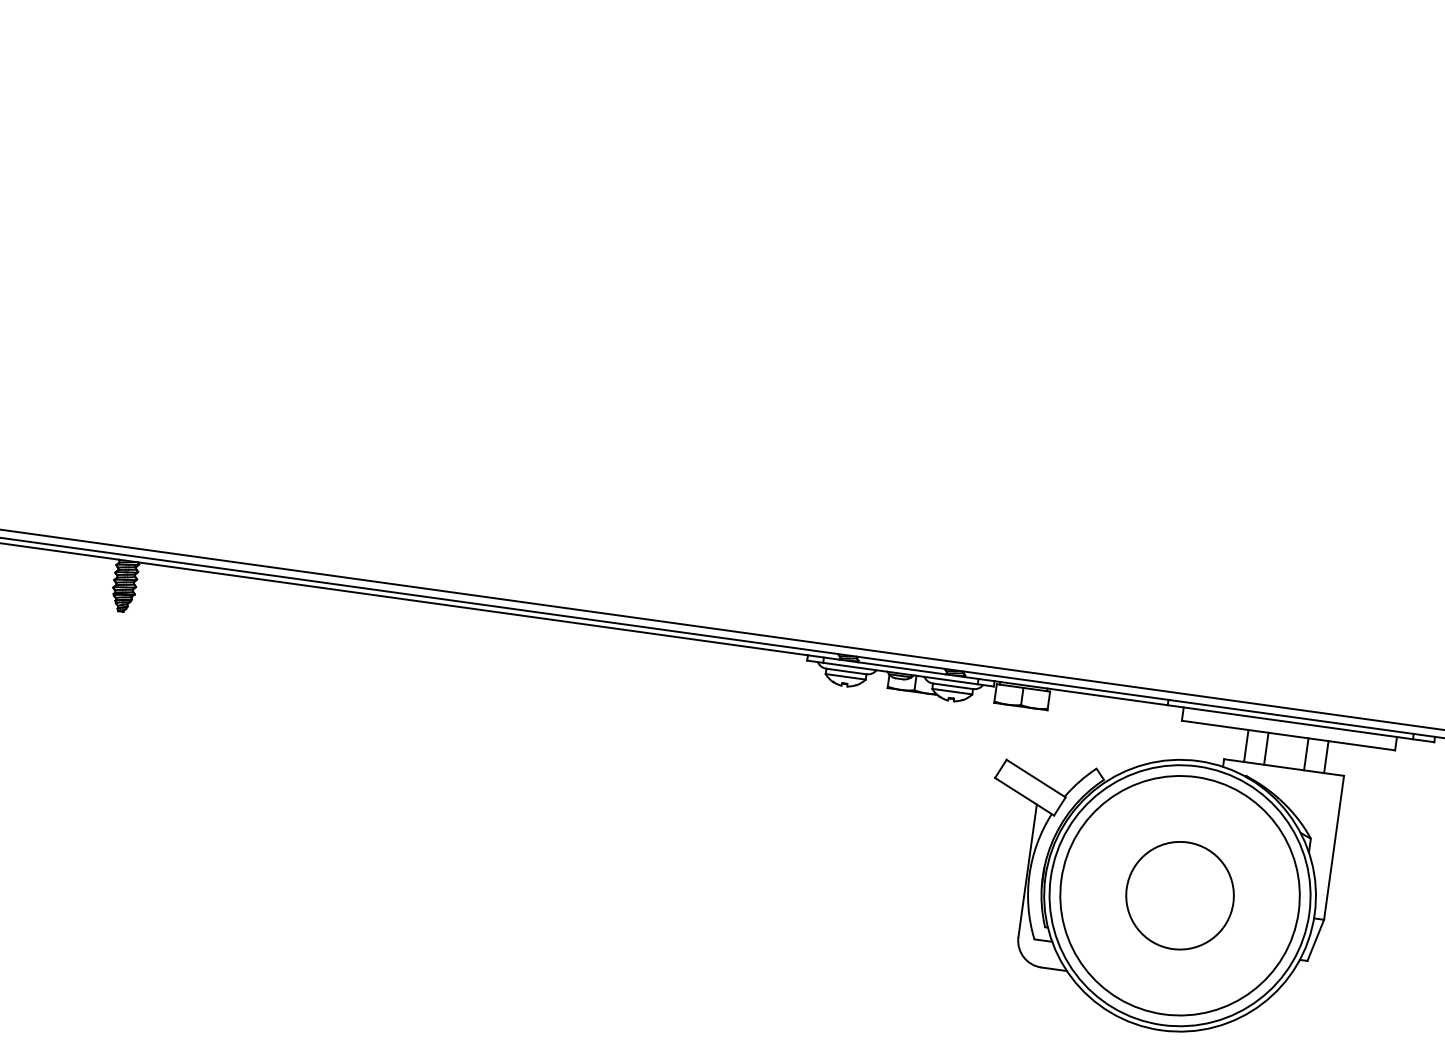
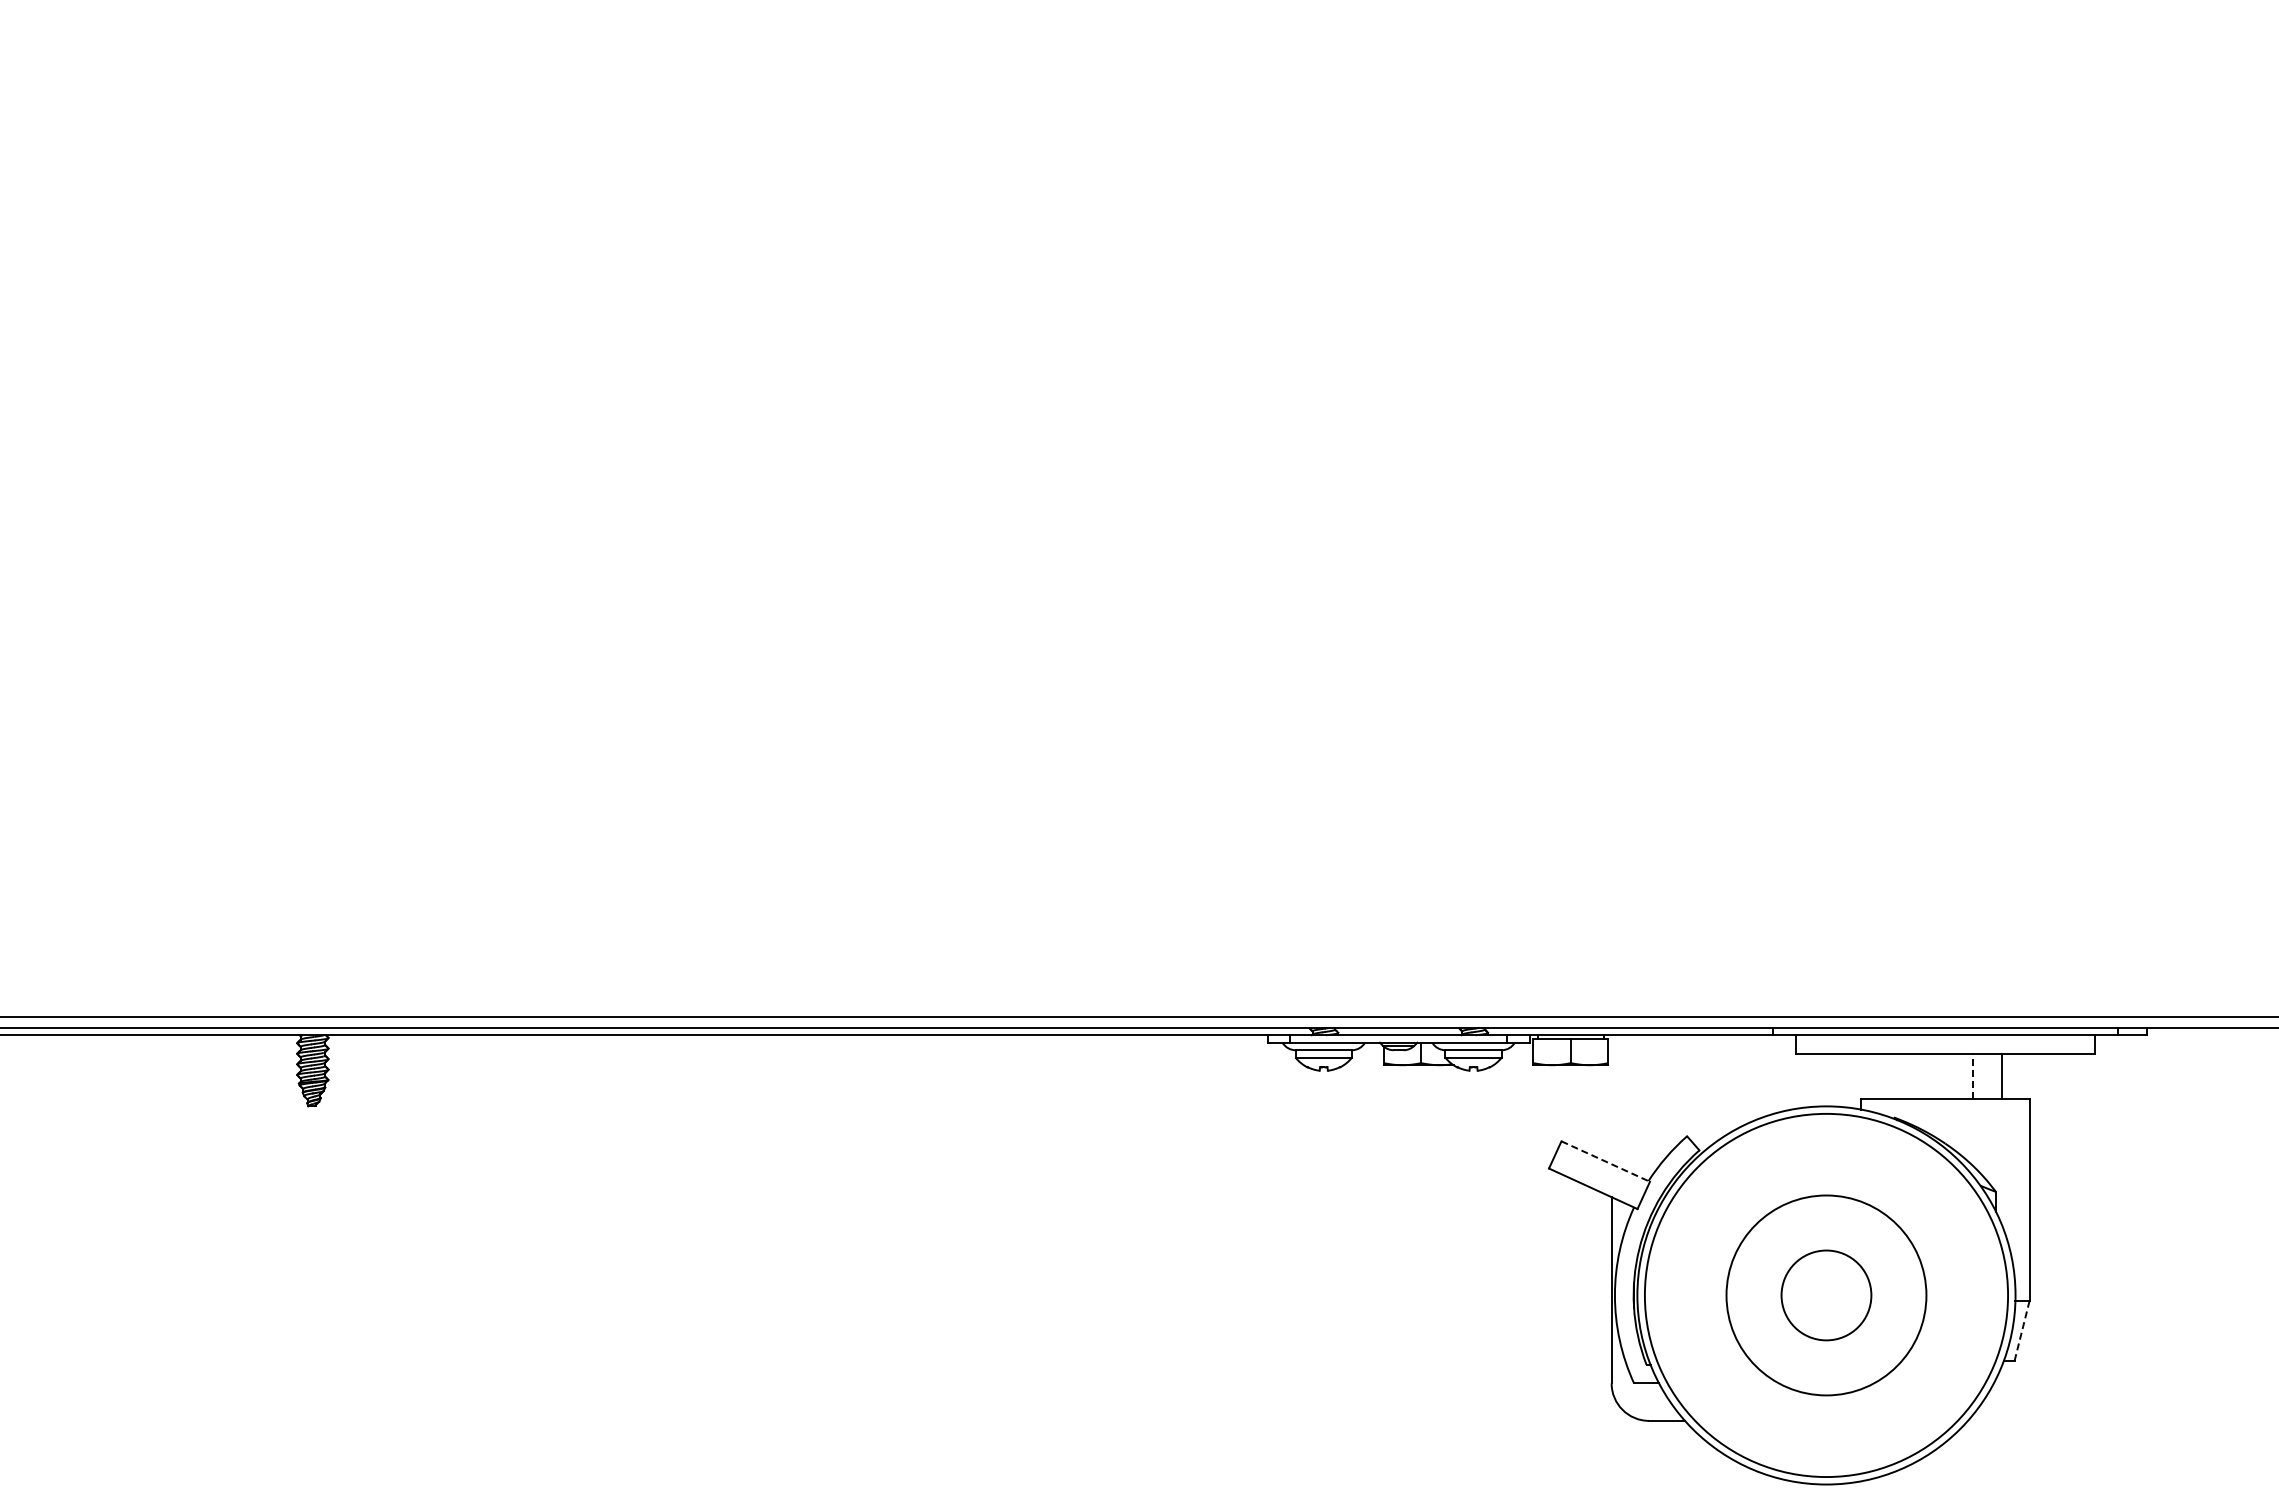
line: (1246, 745) -> (1889, 1075), removed
line: (1266, 748) -> (1917, 1075), removed
line: (1306, 753) -> (1973, 1075), solid -> dashed
line: (1035, 778) -> (1605, 1161), solid -> dashed
circle: (1180, 895) -> (1826, 1295), size x0.6
circle: (1180, 895) -> (1826, 1295), size x0.6
line: (1316, 940) -> (2022, 1331), solid -> dashed

